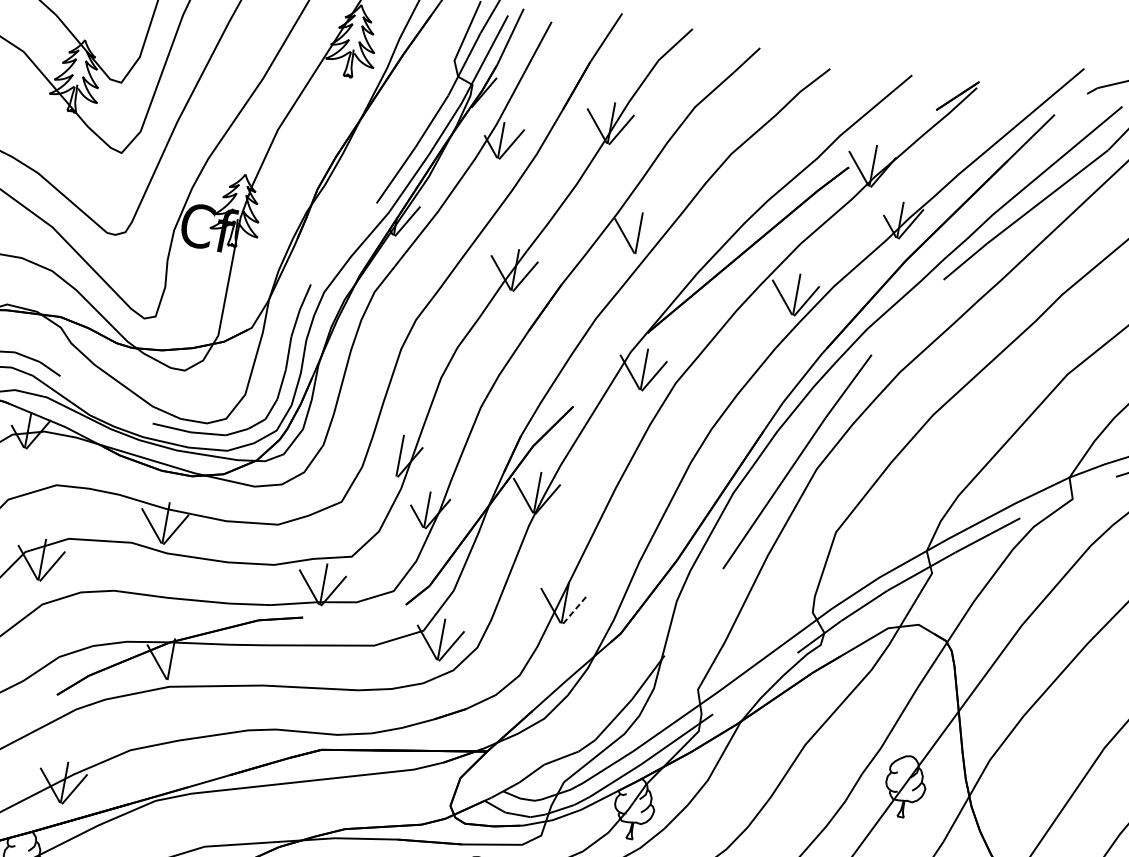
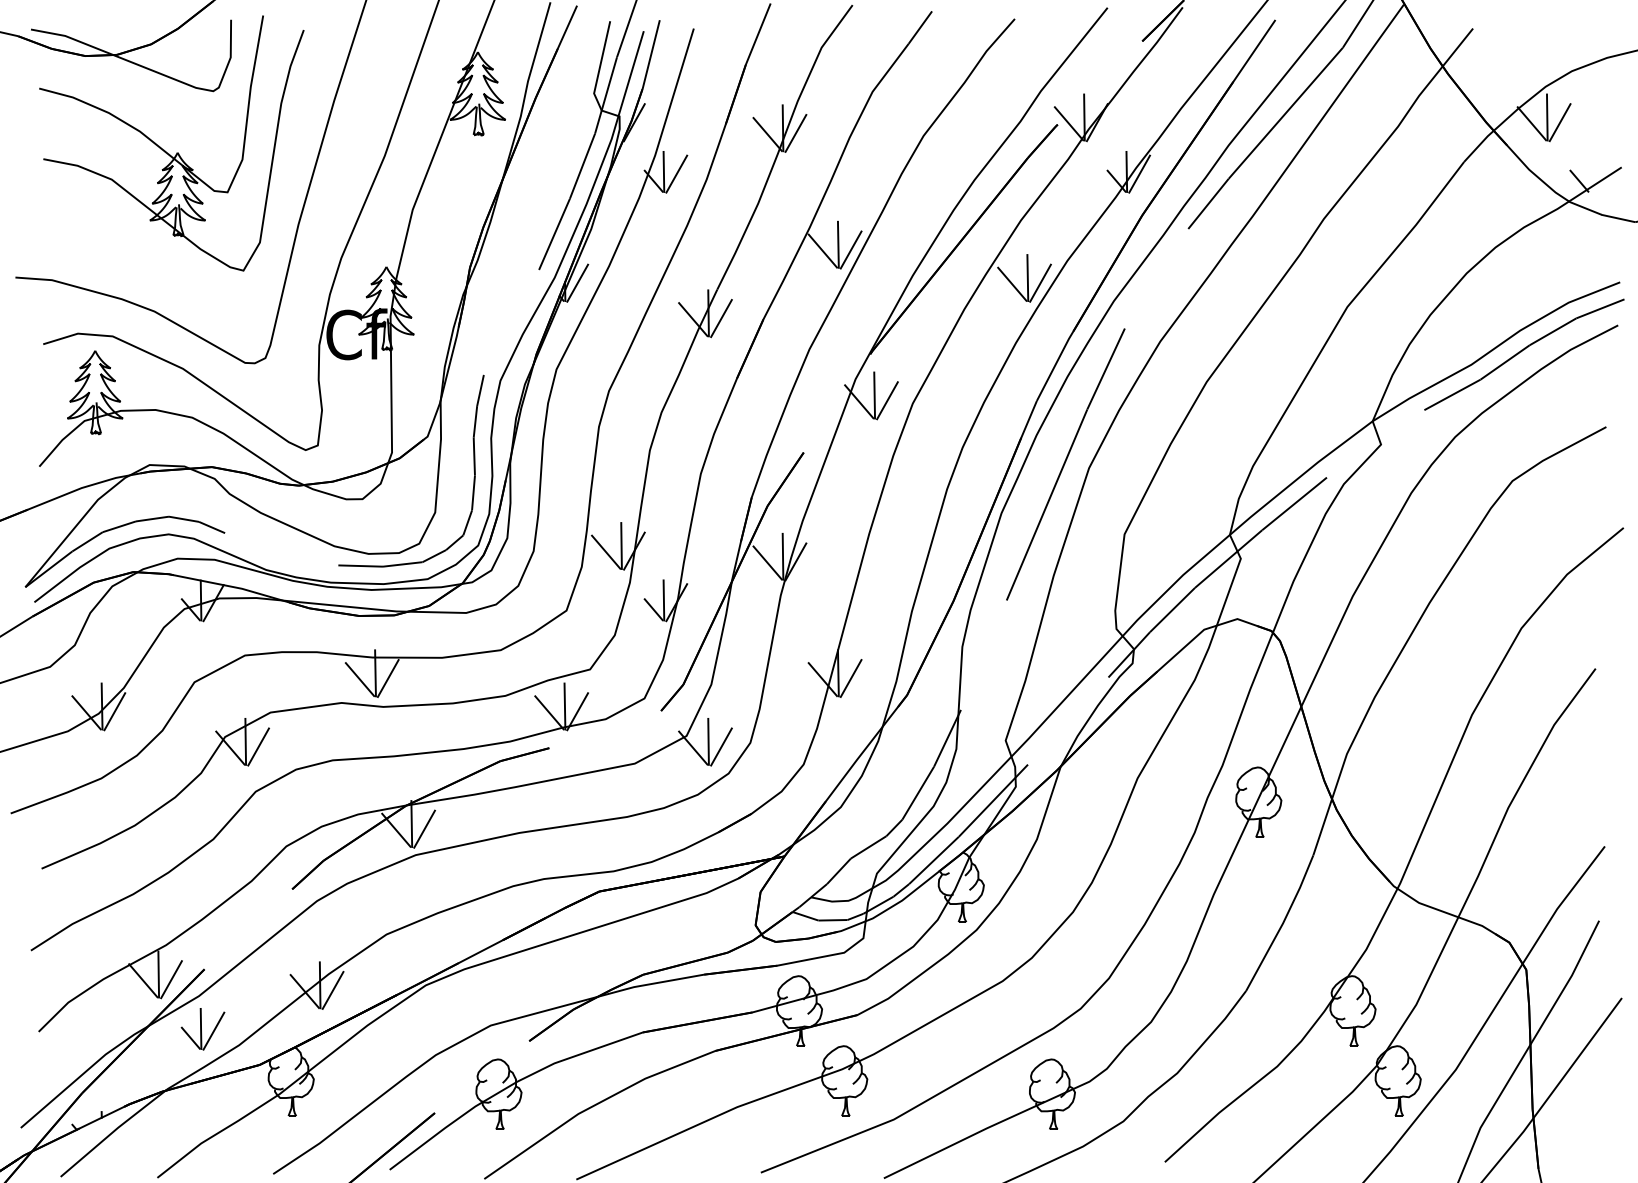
line: (648, 239) -> (850, 249), added
line: (386, 457) -> (606, 551), added
line: (575, 609) -> (851, 678), dashed -> solid
line: (181, 665) -> (424, 828), added

